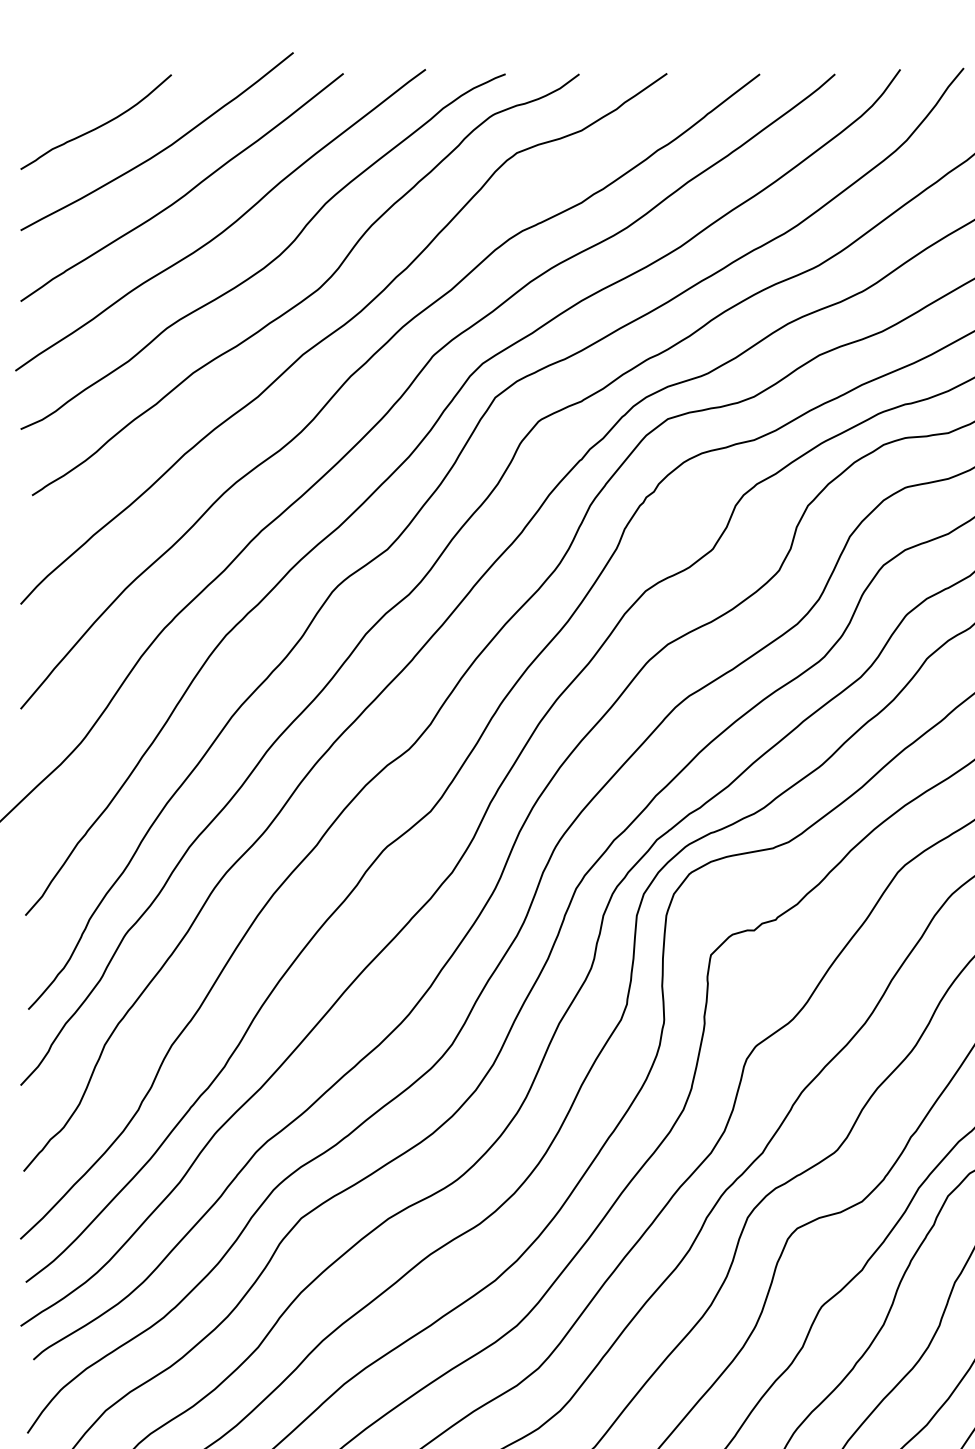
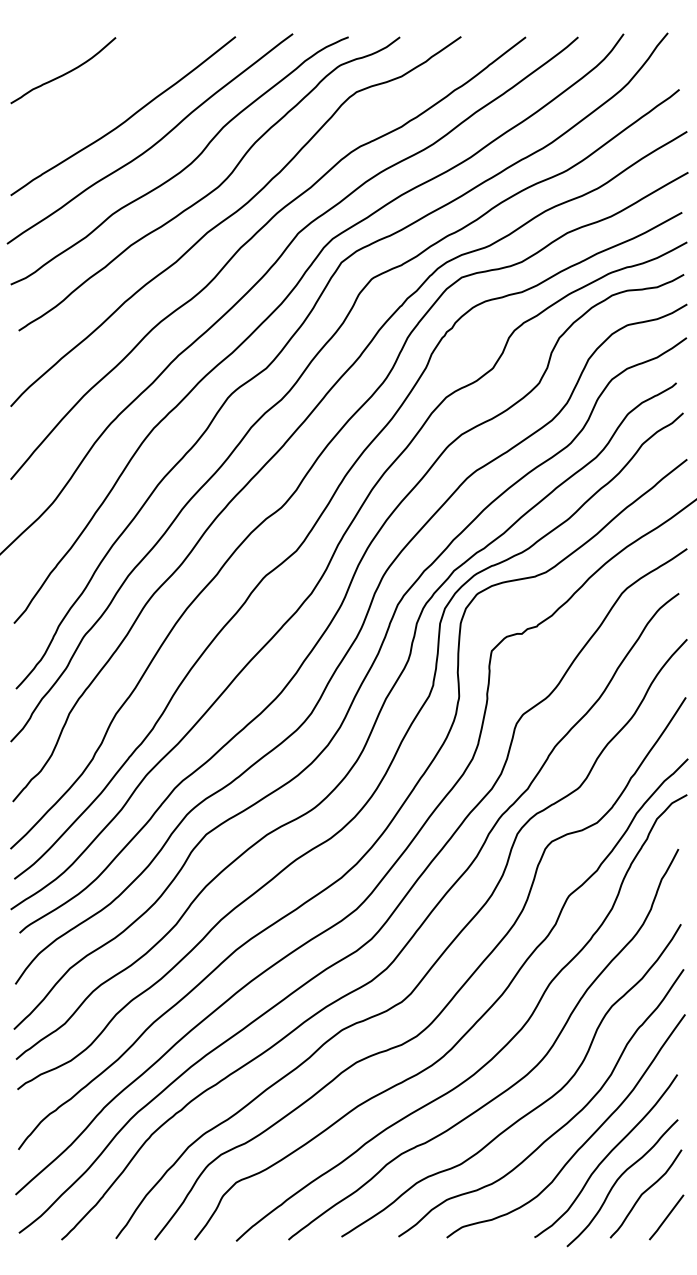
curve: (163, 147) -> (110, 88), removed

